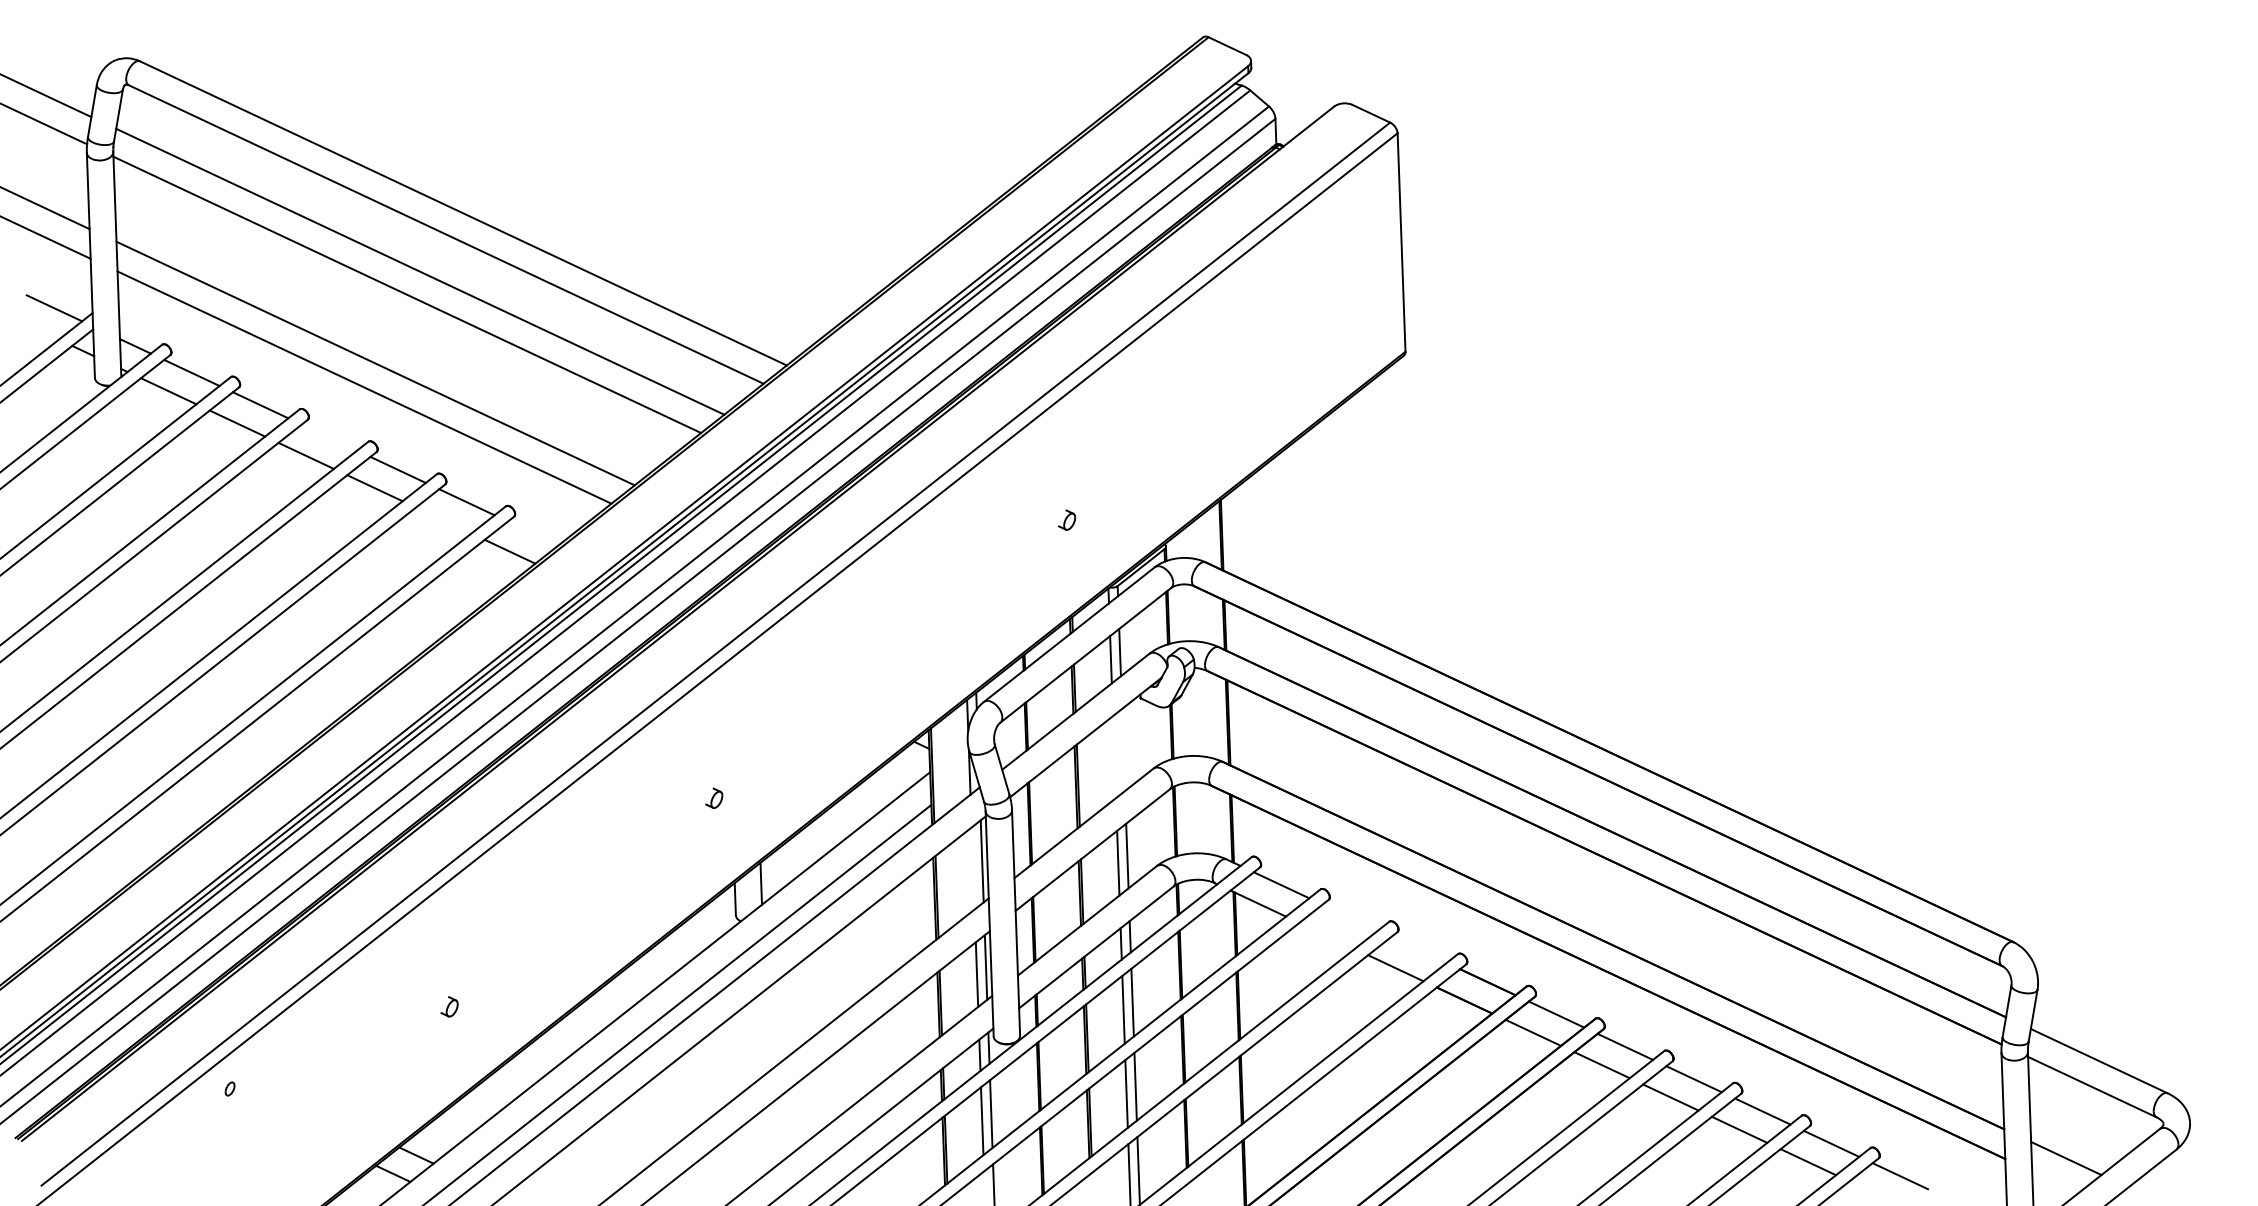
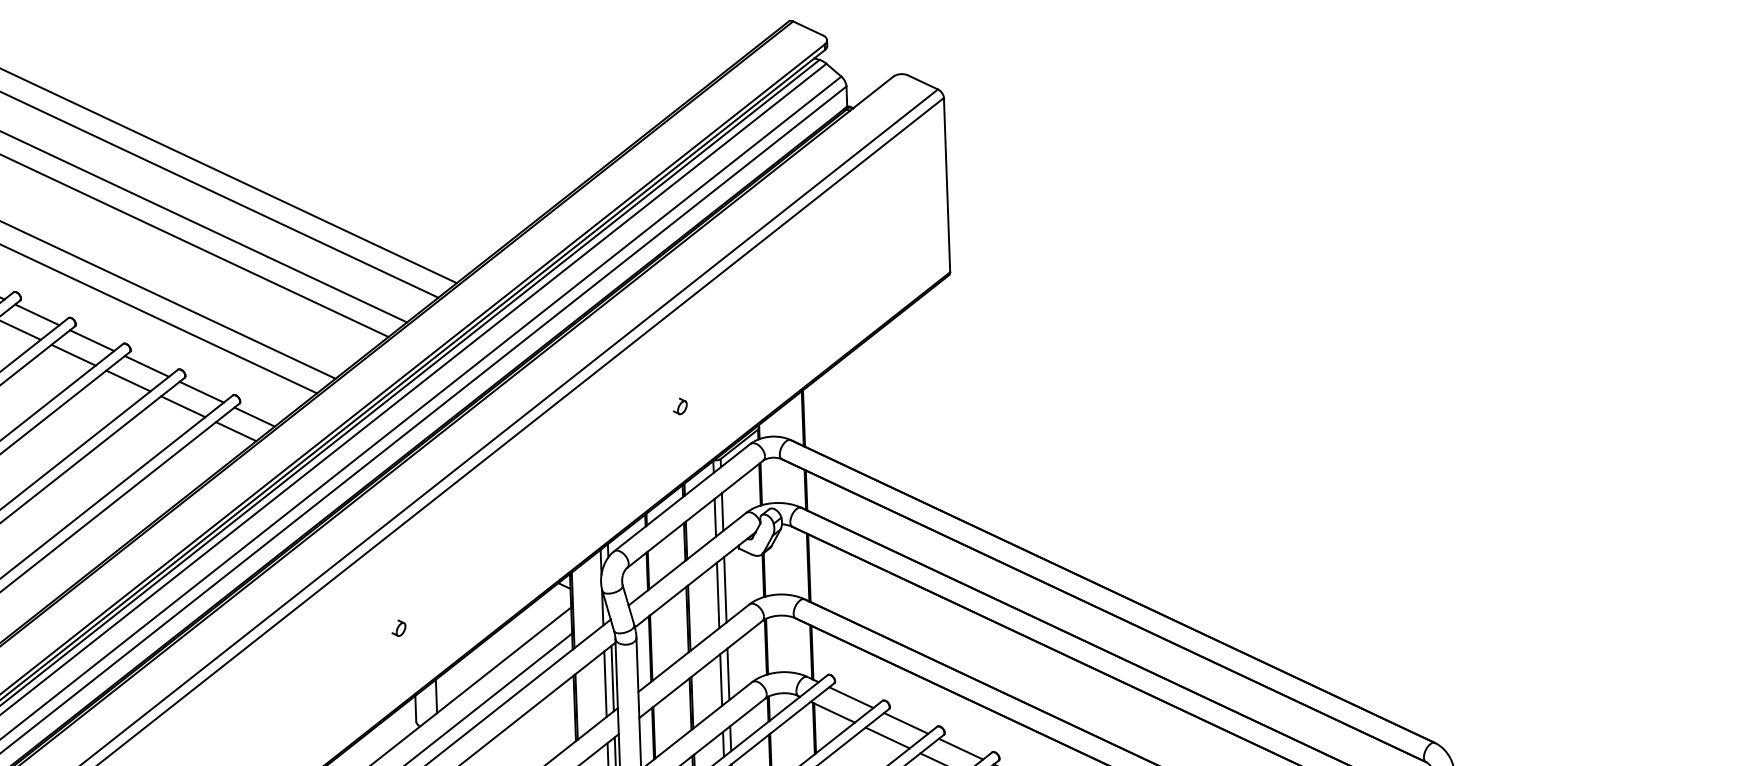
line: (329, 437) -> (92, 340), added
line: (443, 520) -> (183, 406), added
line: (533, 533) -> (254, 417), added
line: (1123, 749) -> (725, 589), added
line: (1114, 757) -> (718, 595), added
line: (972, 868) -> (604, 684), added
line: (1350, 917) -> (906, 723), added
line: (1326, 935) -> (887, 737), added
line: (1418, 949) -> (960, 748), added

